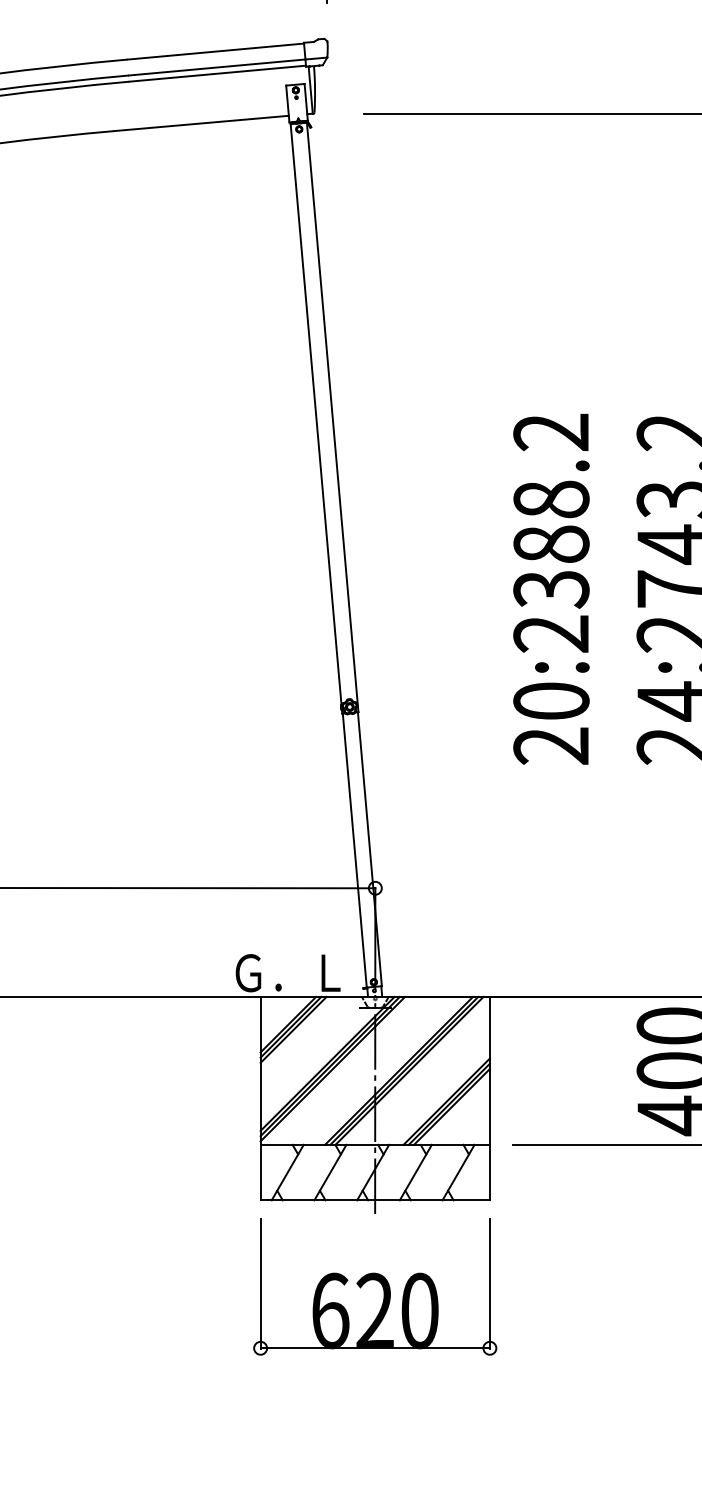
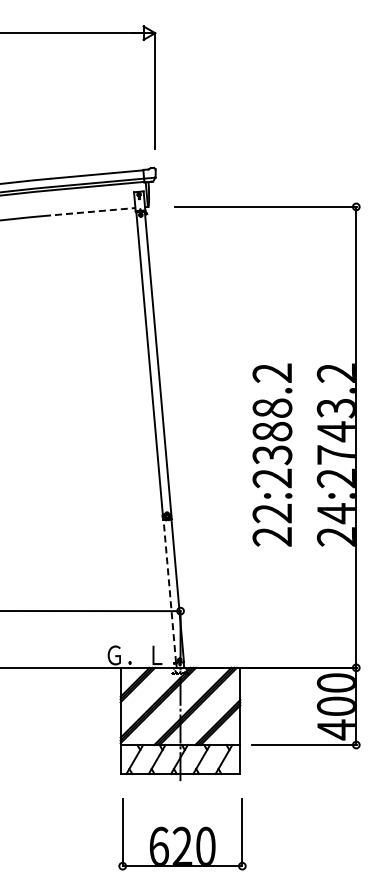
line: (200, 124) -> (89, 212), solid -> dashed
text: (551, 701) -> (272, 513), 20:2388.2 -> 22:2388.2
line: (354, 850) -> (169, 591), solid -> dashed
part: (375, 1287) -> (182, 834), moved

